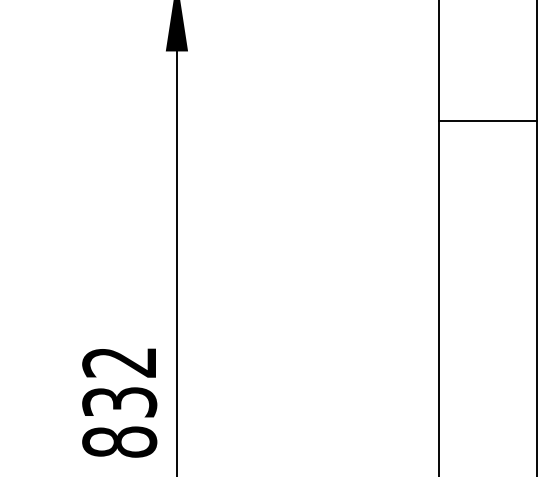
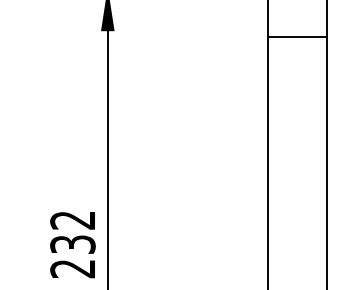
line: (488, 120) -> (297, 36), moved
text: (118, 441) -> (72, 268), 832 -> 232

